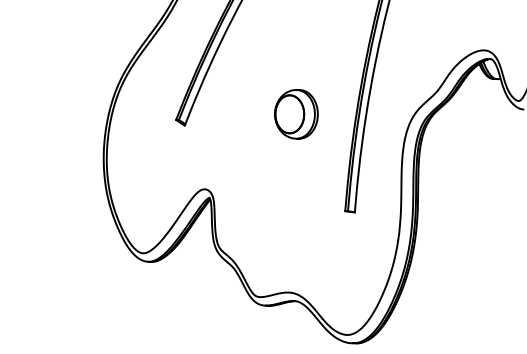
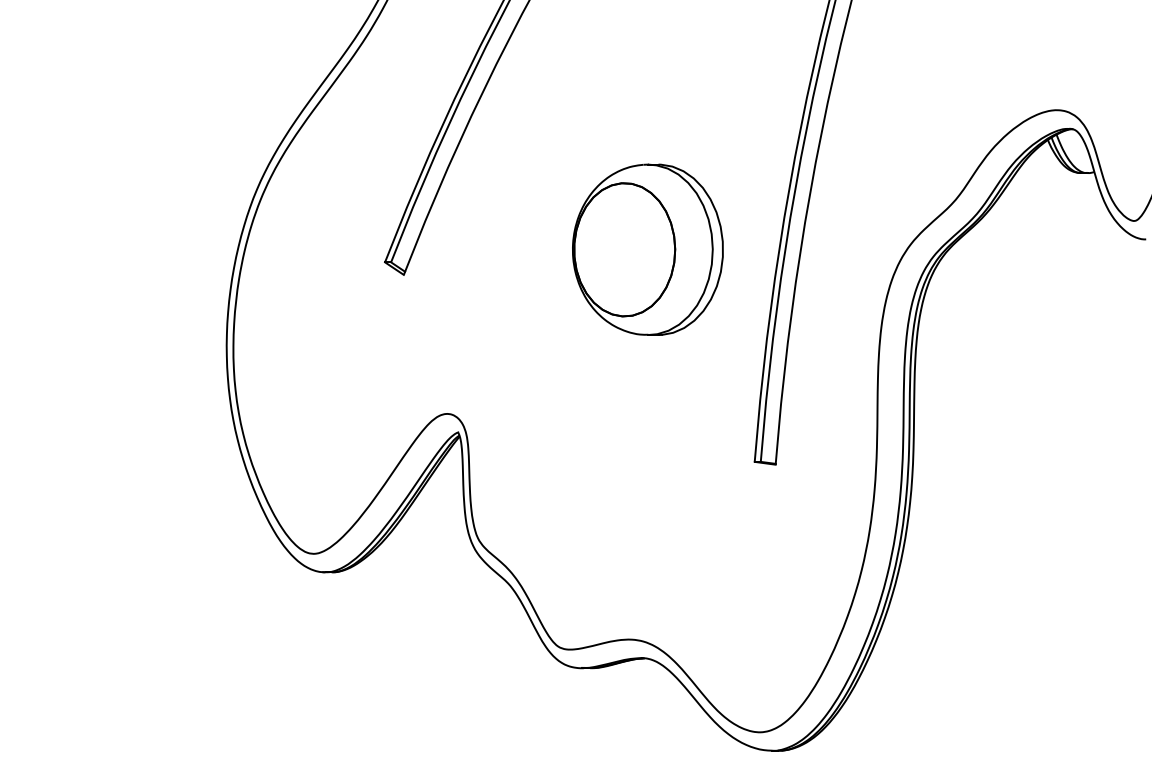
part: (296, 114) -> (648, 250), size x1.6

